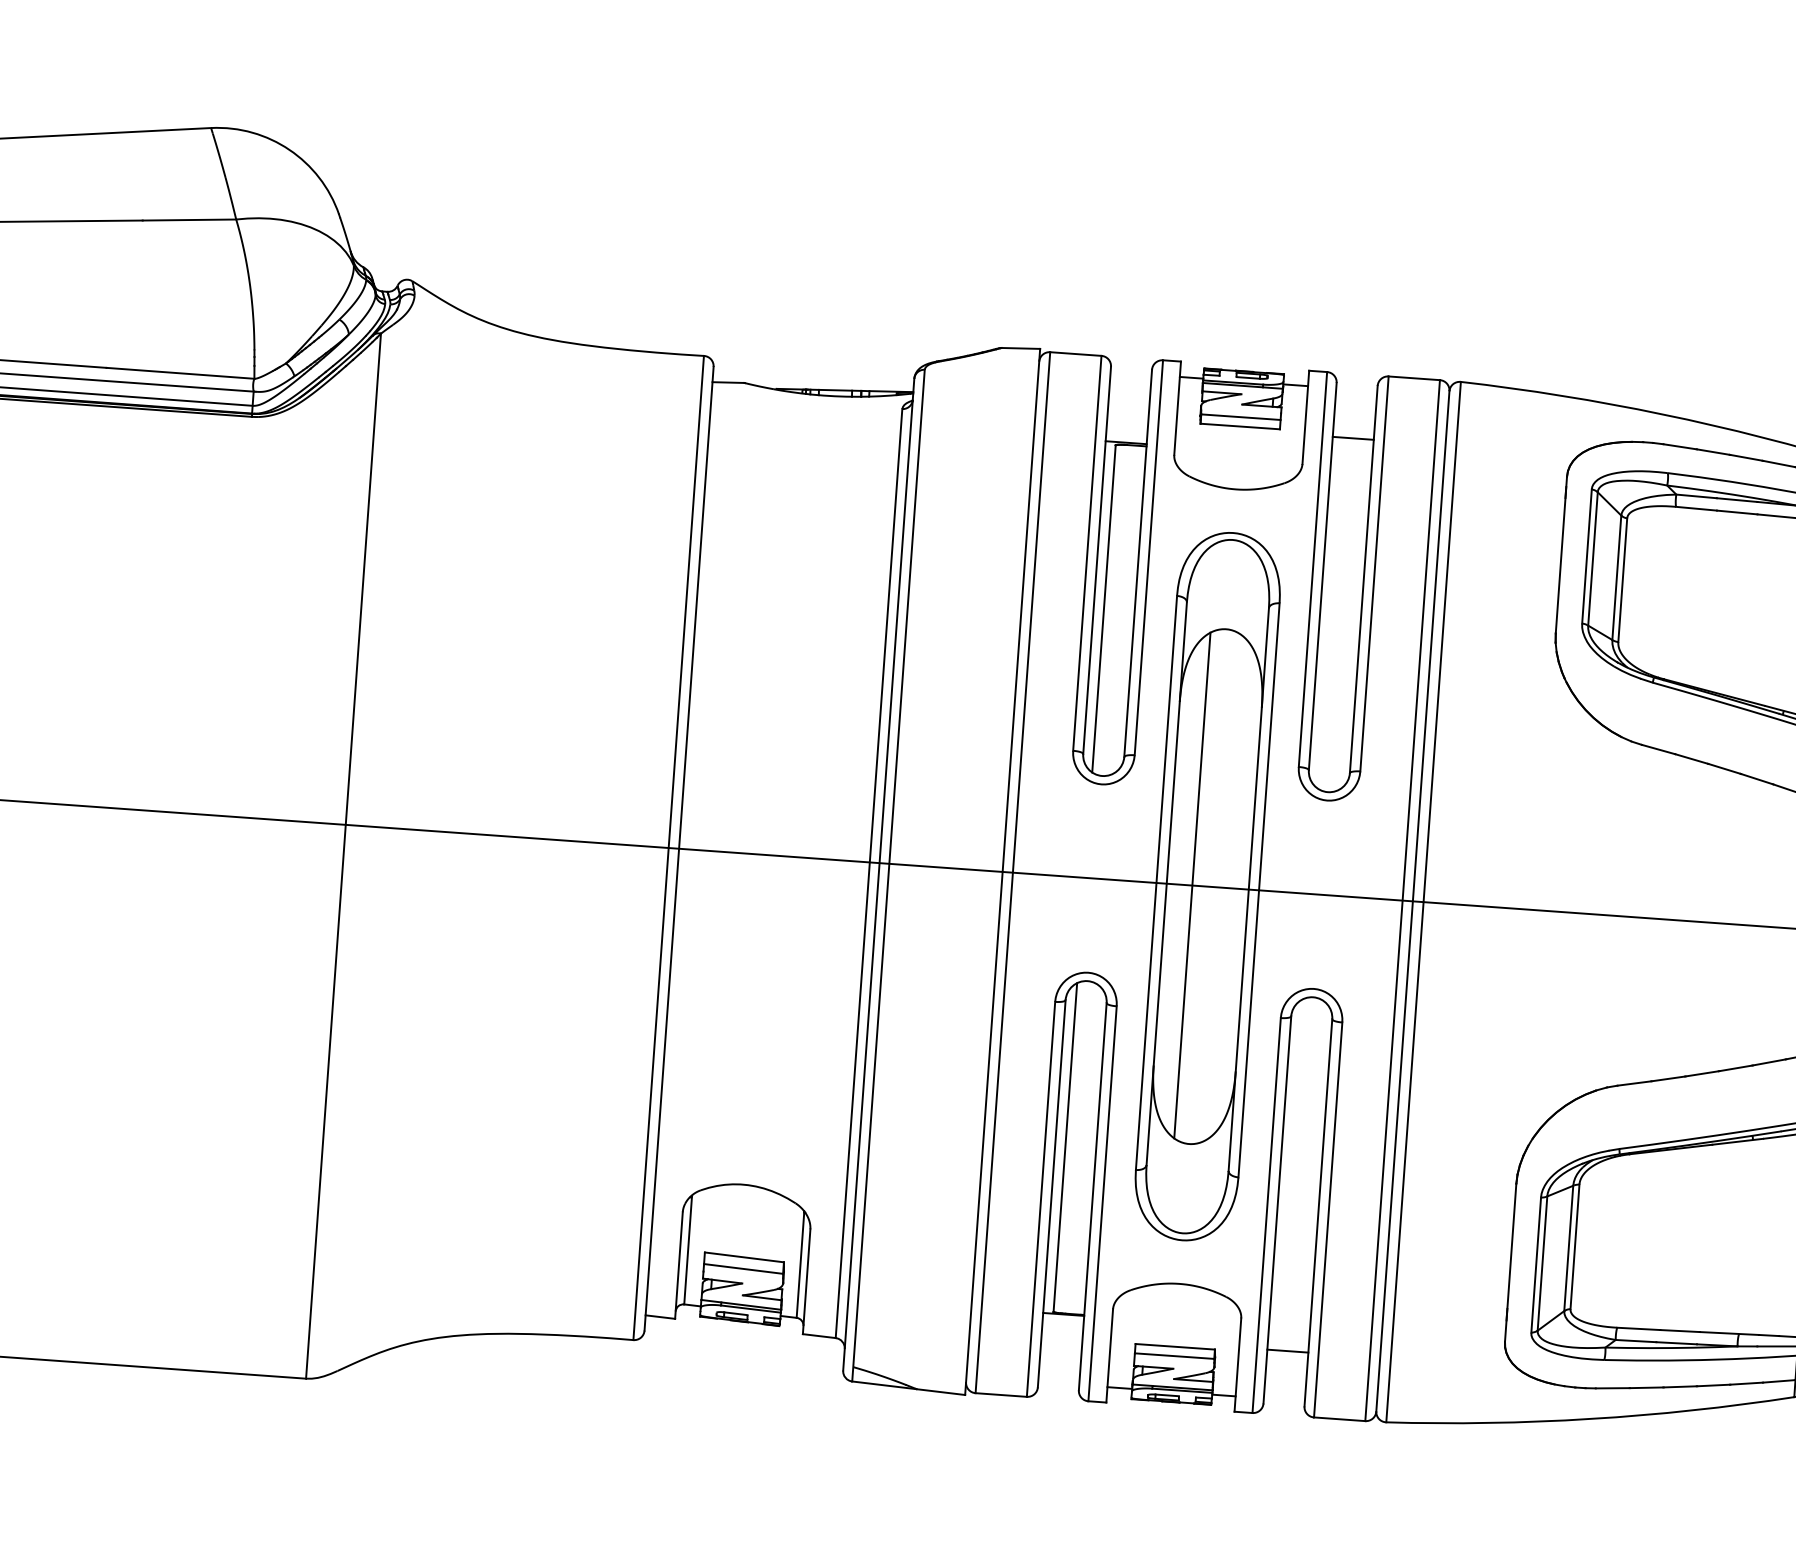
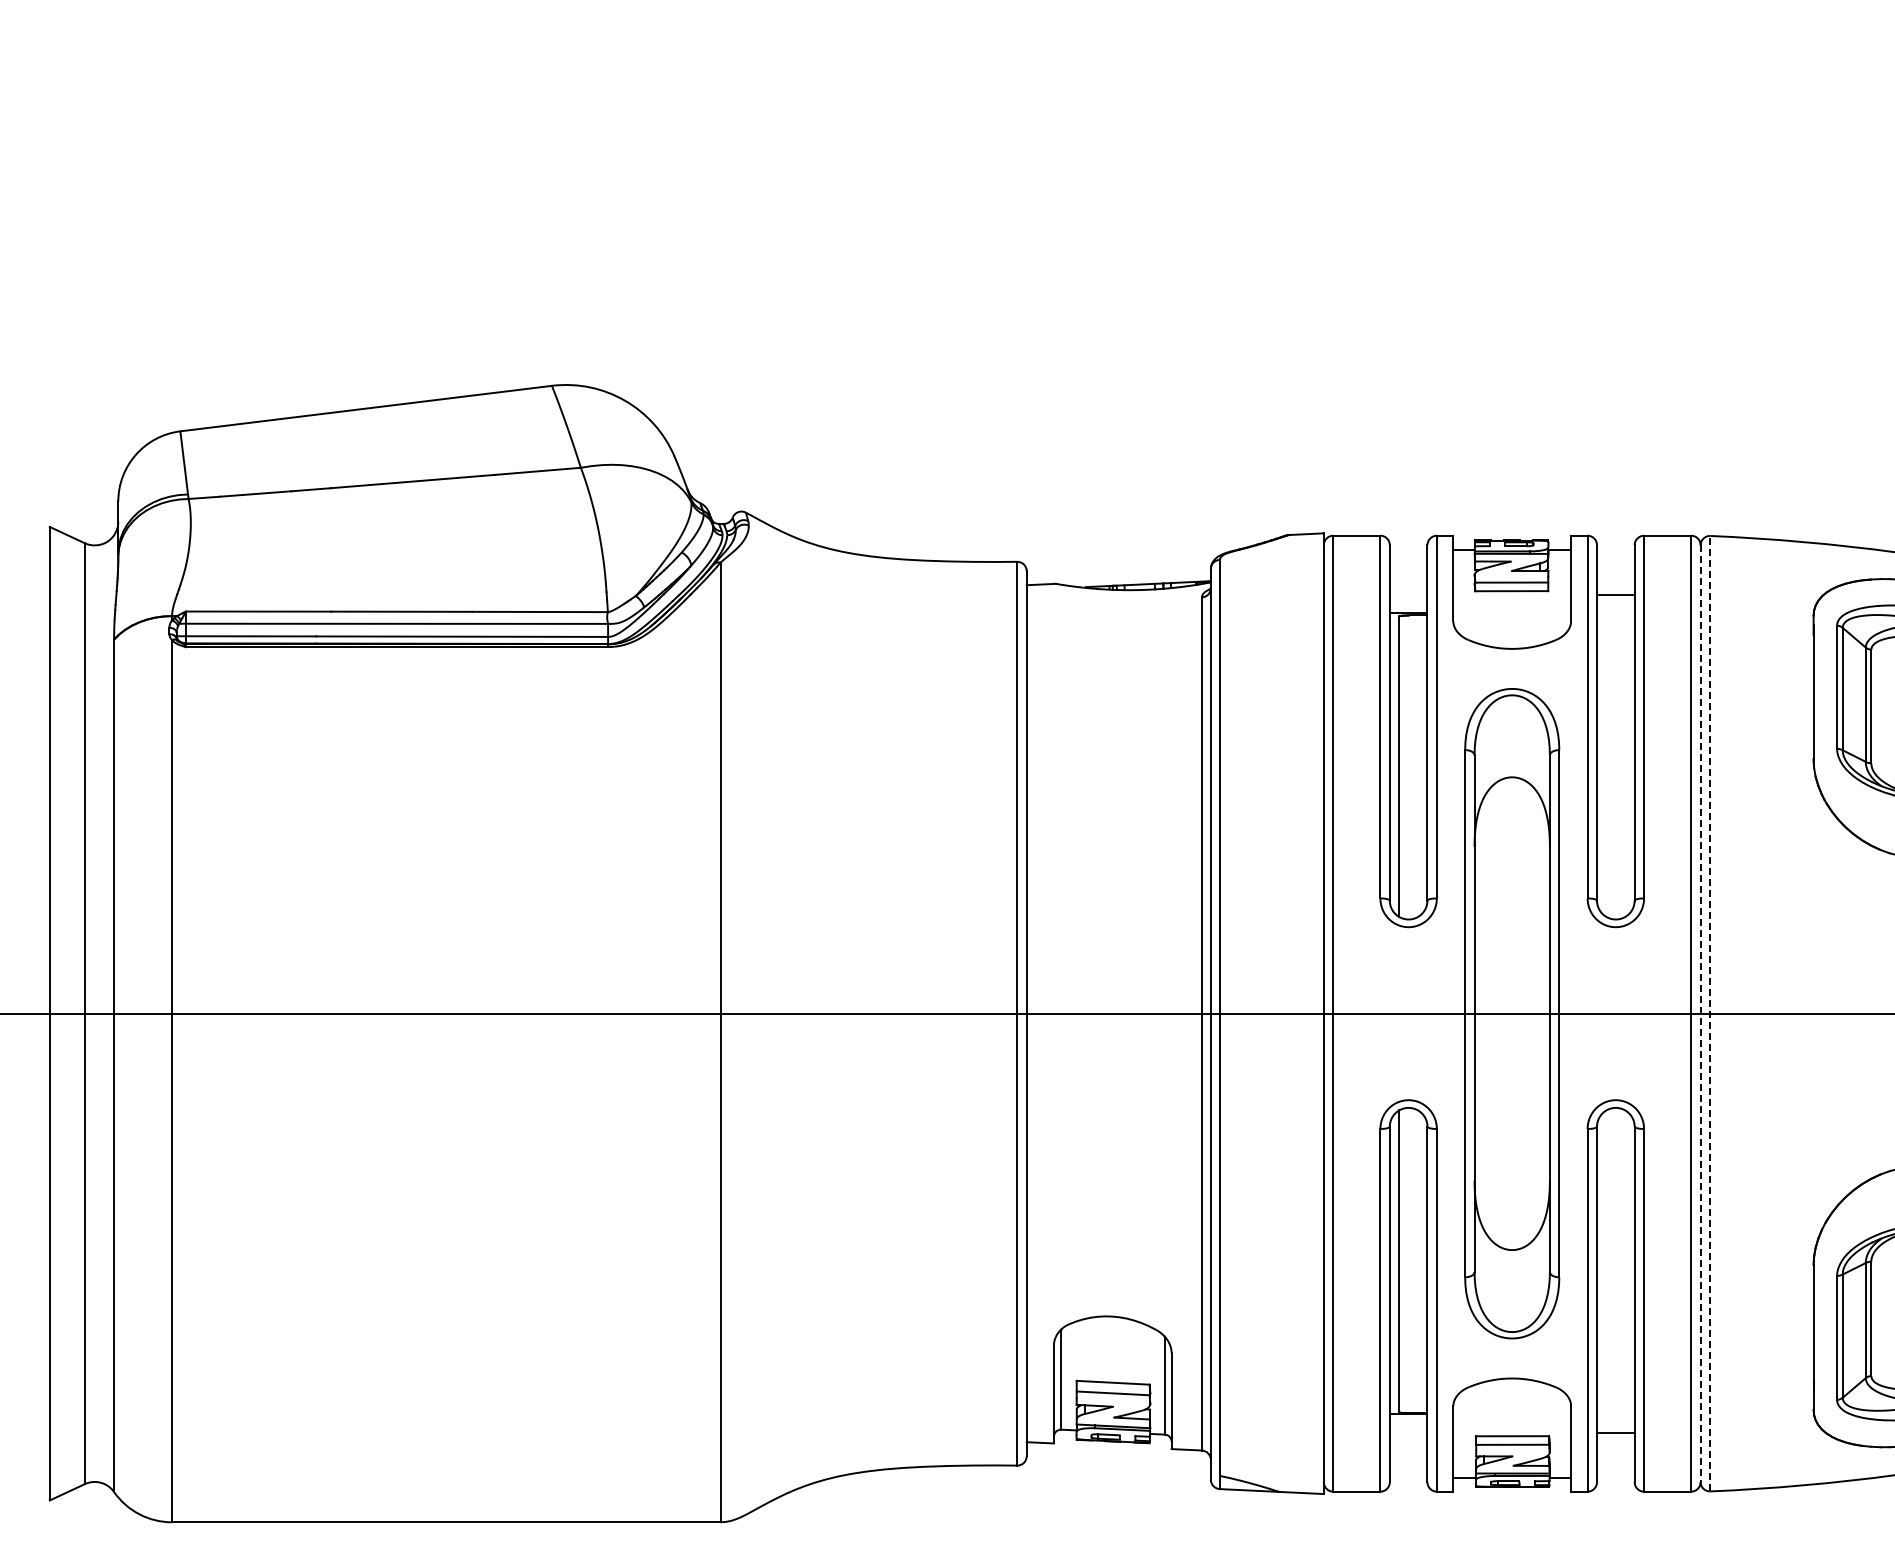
line: (1192, 885) -> (1498, 1013), removed
line: (1412, 901) -> (1700, 1013), solid -> dashed
line: (1423, 901) -> (1710, 1013), solid -> dashed

